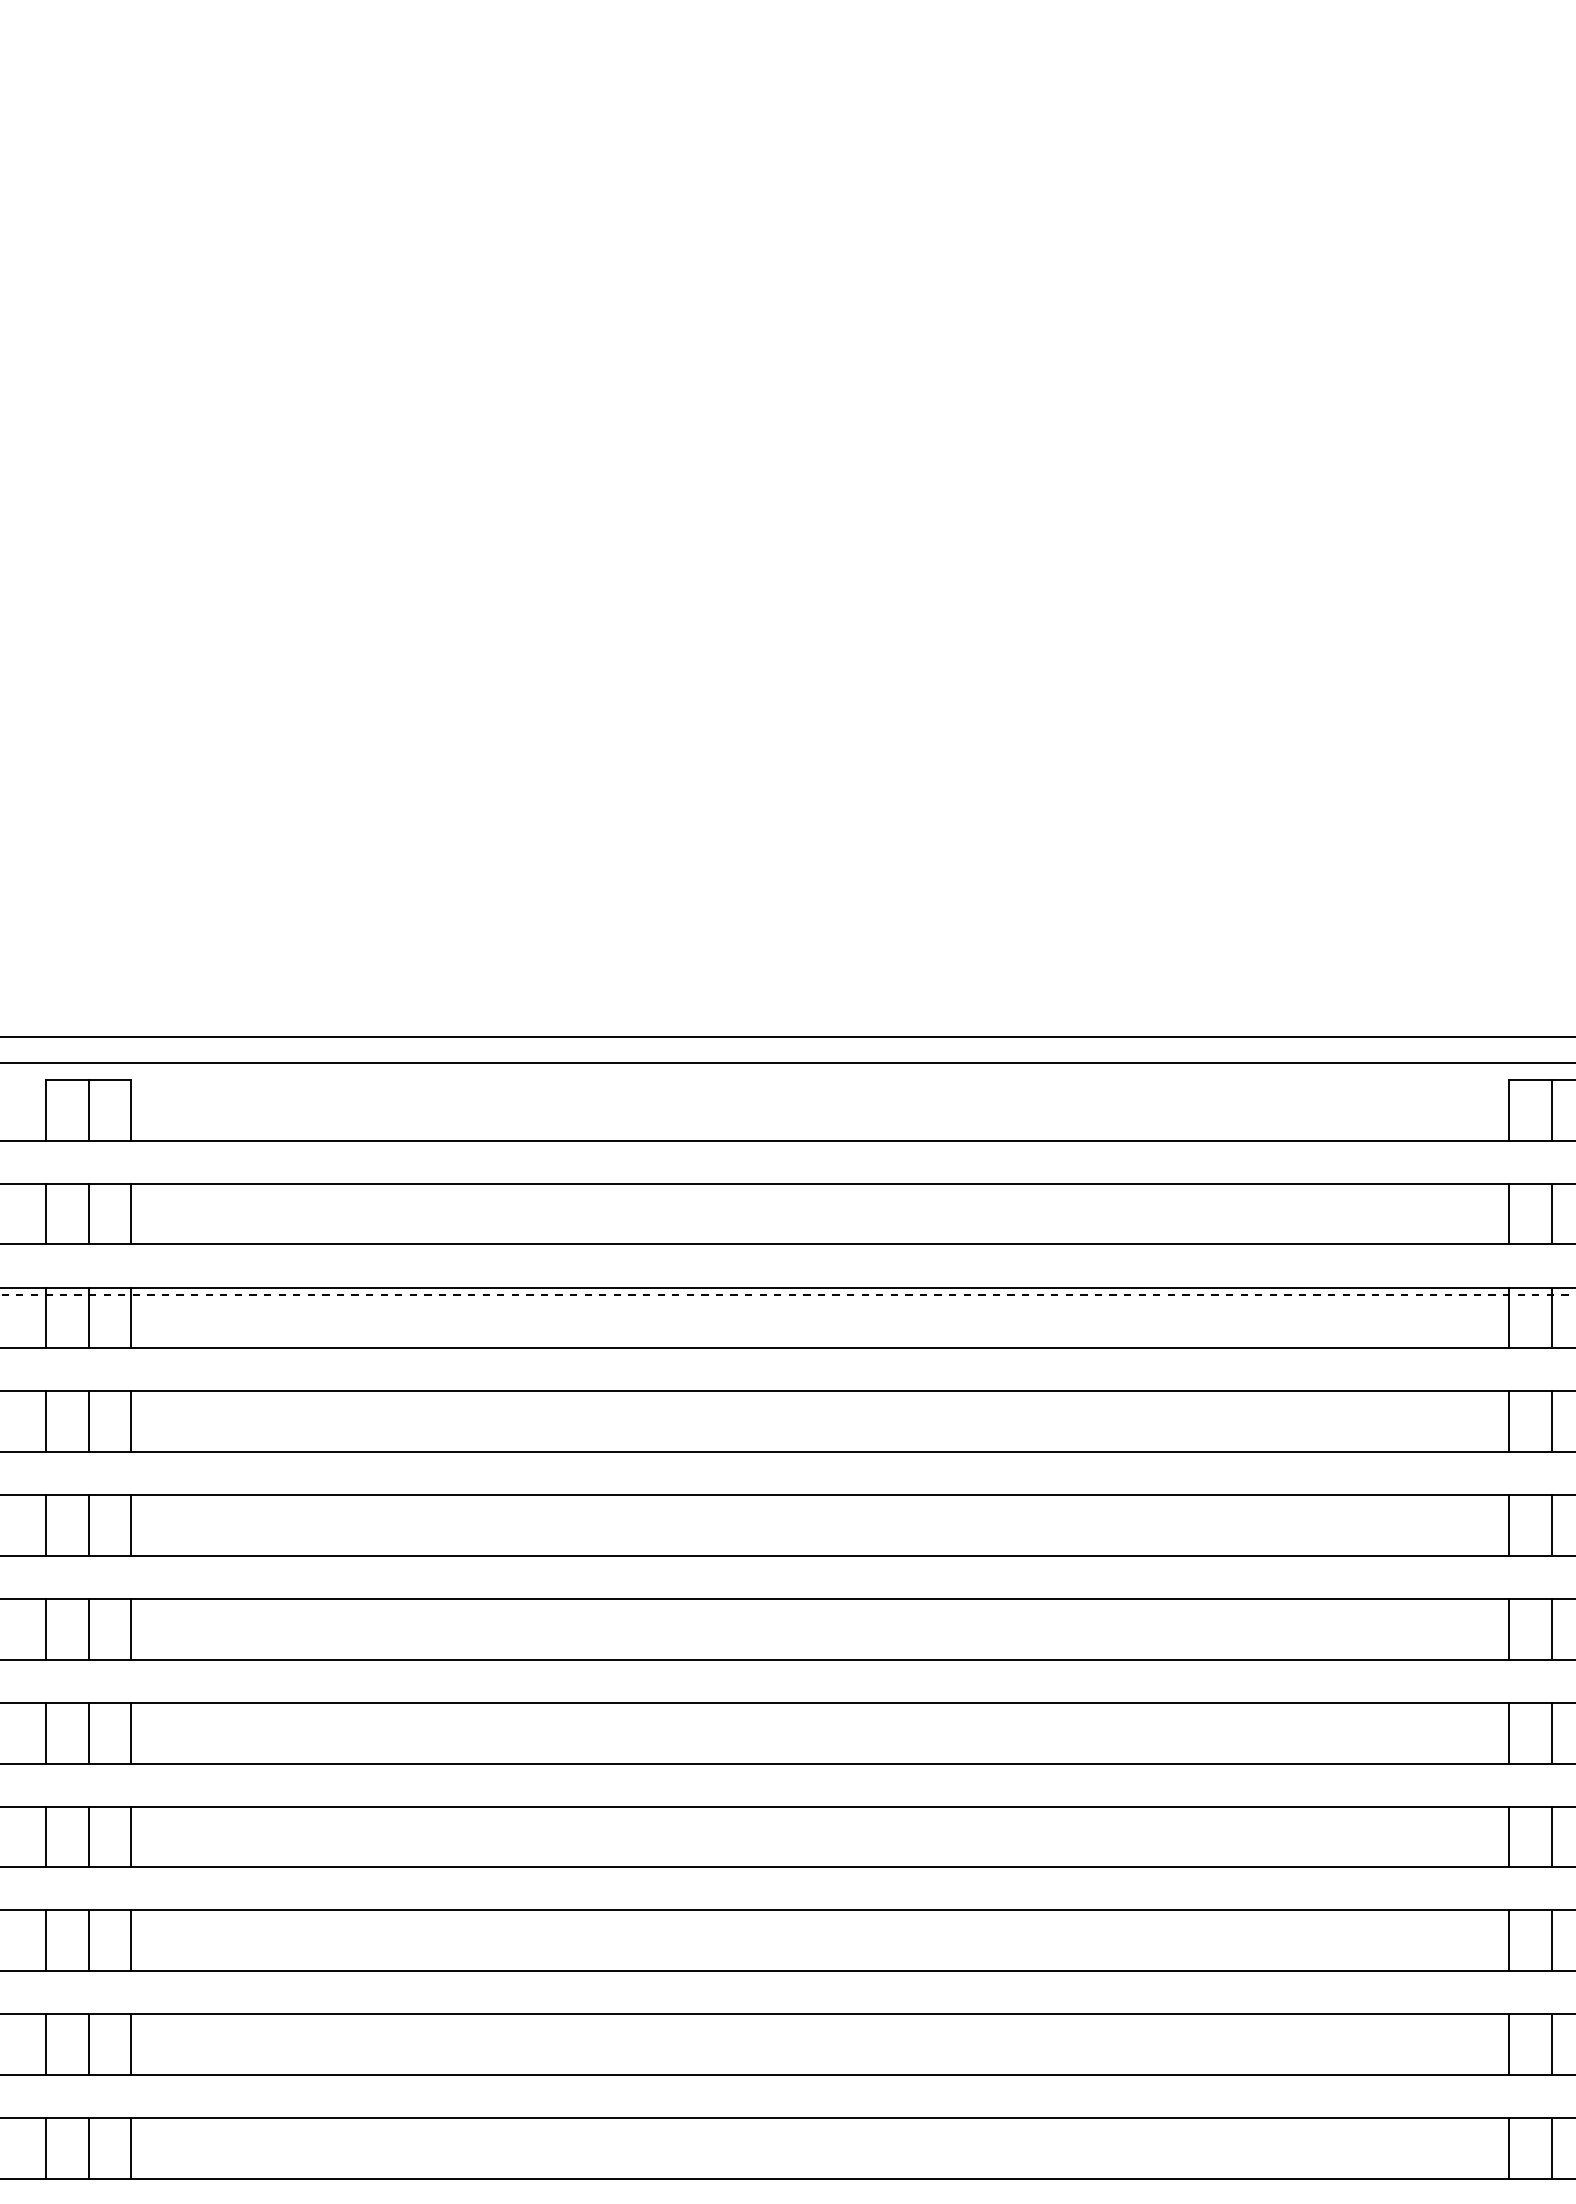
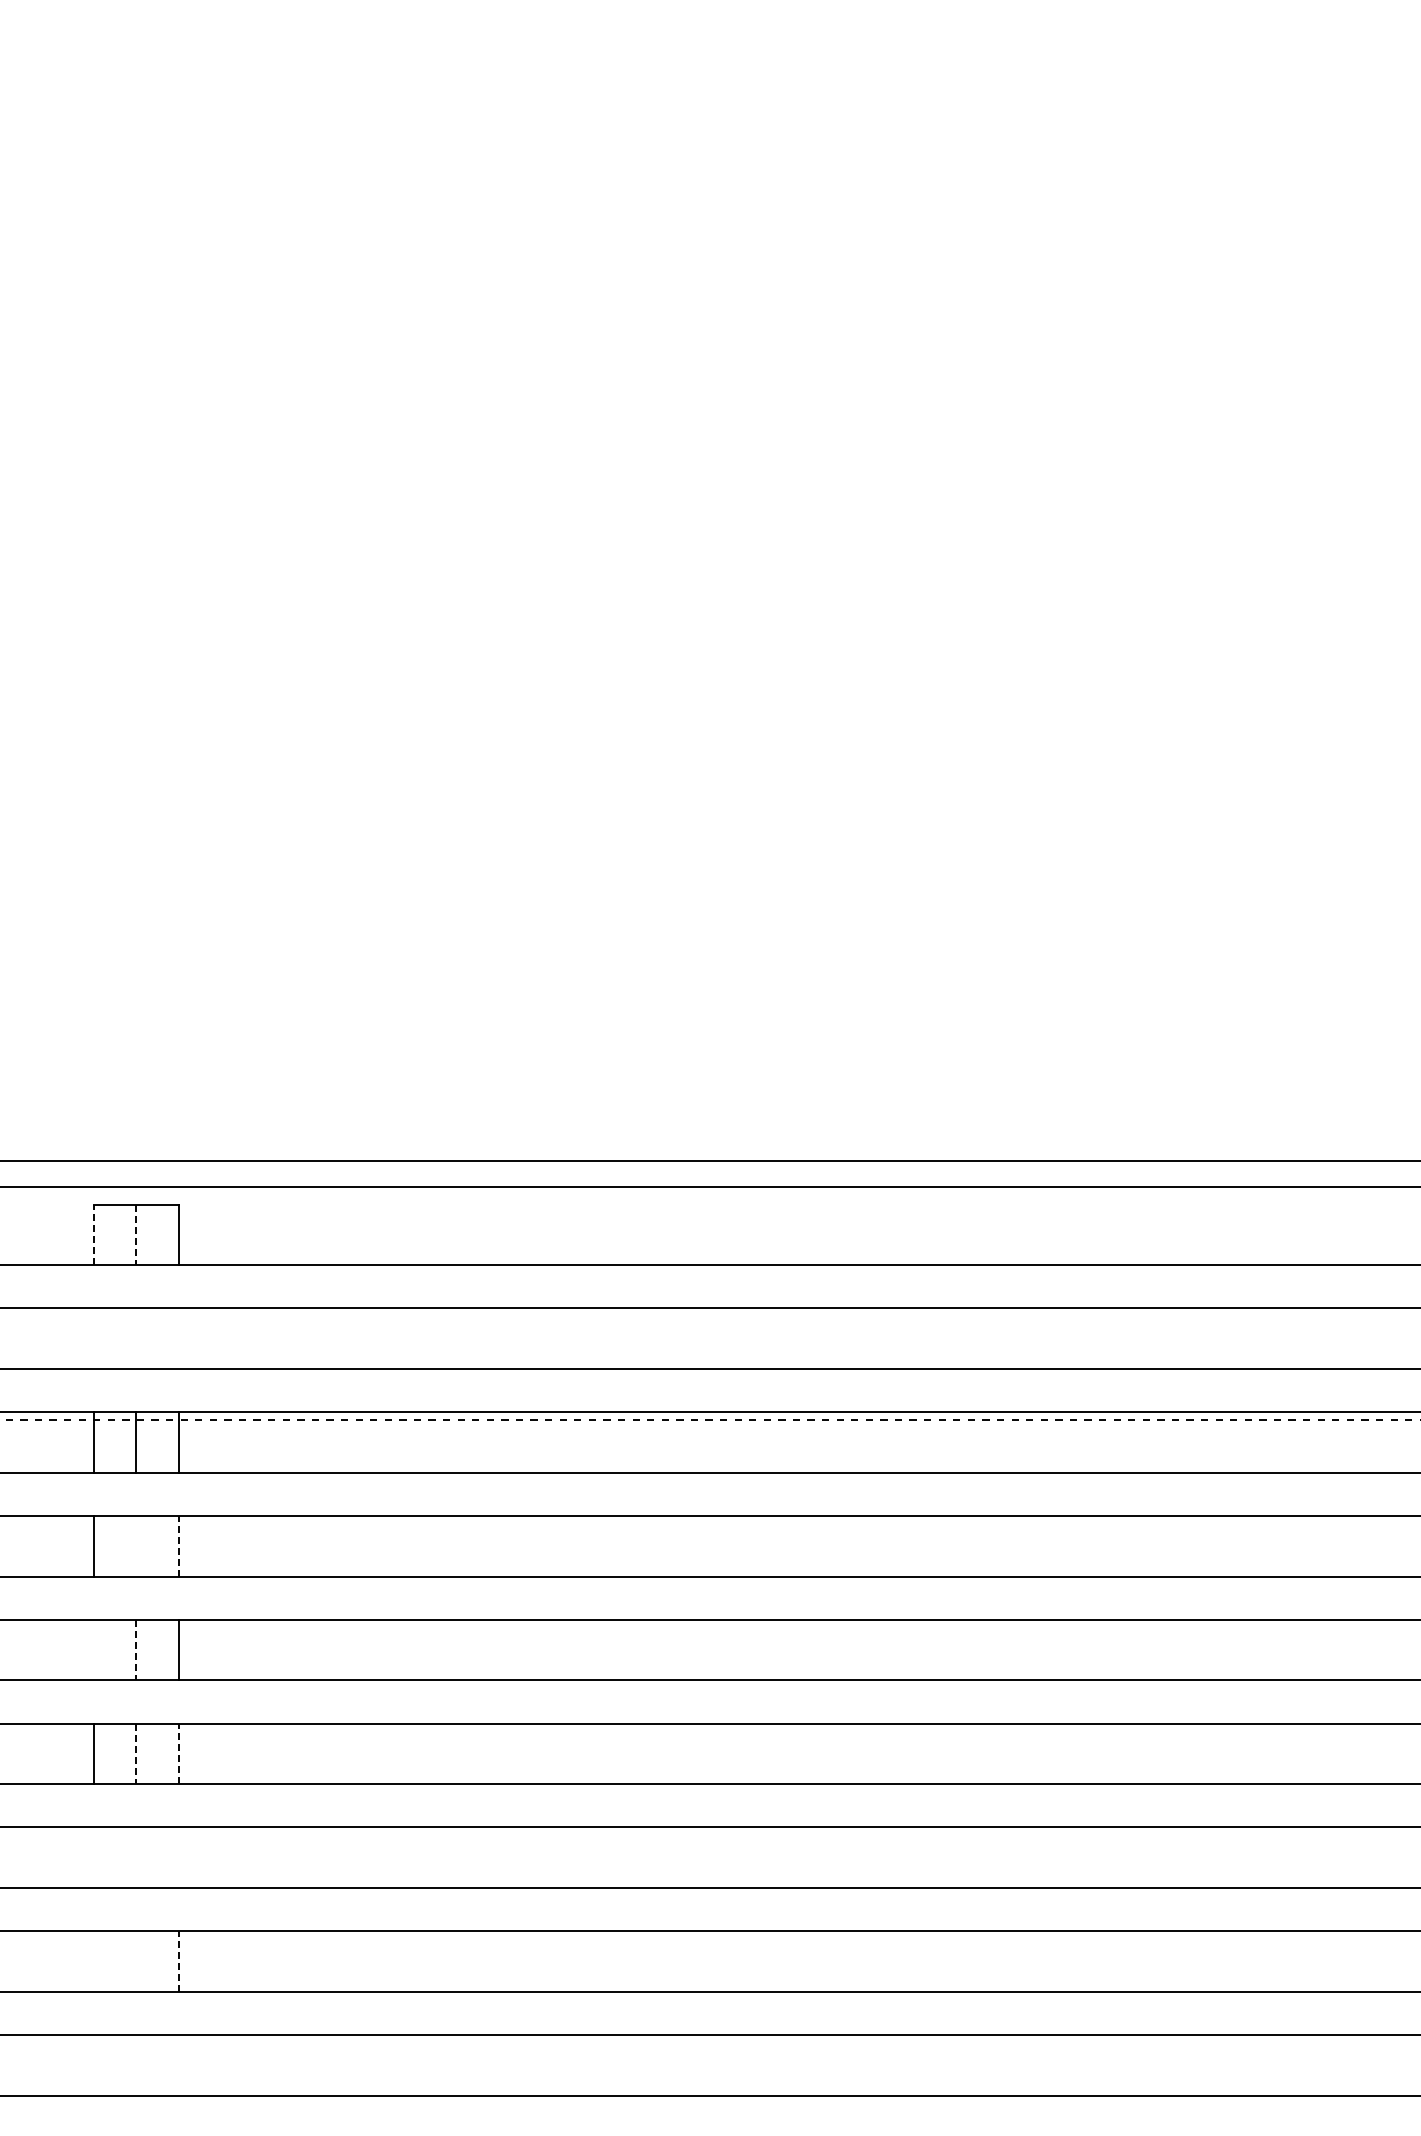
line: (45, 1109) -> (93, 1234), solid -> dashed
line: (88, 1110) -> (136, 1235), solid -> dashed
line: (45, 1213) -> (93, 1338), removed
line: (88, 1213) -> (136, 1338), removed
line: (131, 1213) -> (179, 1338), removed
line: (88, 1421) -> (136, 1546), removed
line: (131, 1421) -> (179, 1546), solid -> dashed
line: (45, 1525) -> (93, 1650), removed
line: (88, 1526) -> (136, 1651), solid -> dashed
line: (131, 1628) -> (179, 1753), solid -> dashed
line: (88, 1629) -> (136, 1754), solid -> dashed
line: (45, 1732) -> (93, 1857), removed
line: (88, 1732) -> (136, 1857), removed
line: (131, 1732) -> (179, 1857), removed
line: (45, 1836) -> (93, 1961), removed
line: (88, 1836) -> (136, 1961), removed
line: (131, 1836) -> (179, 1961), solid -> dashed
line: (45, 1940) -> (93, 2065), removed
line: (88, 1940) -> (136, 2065), removed
line: (131, 1940) -> (179, 2065), removed

